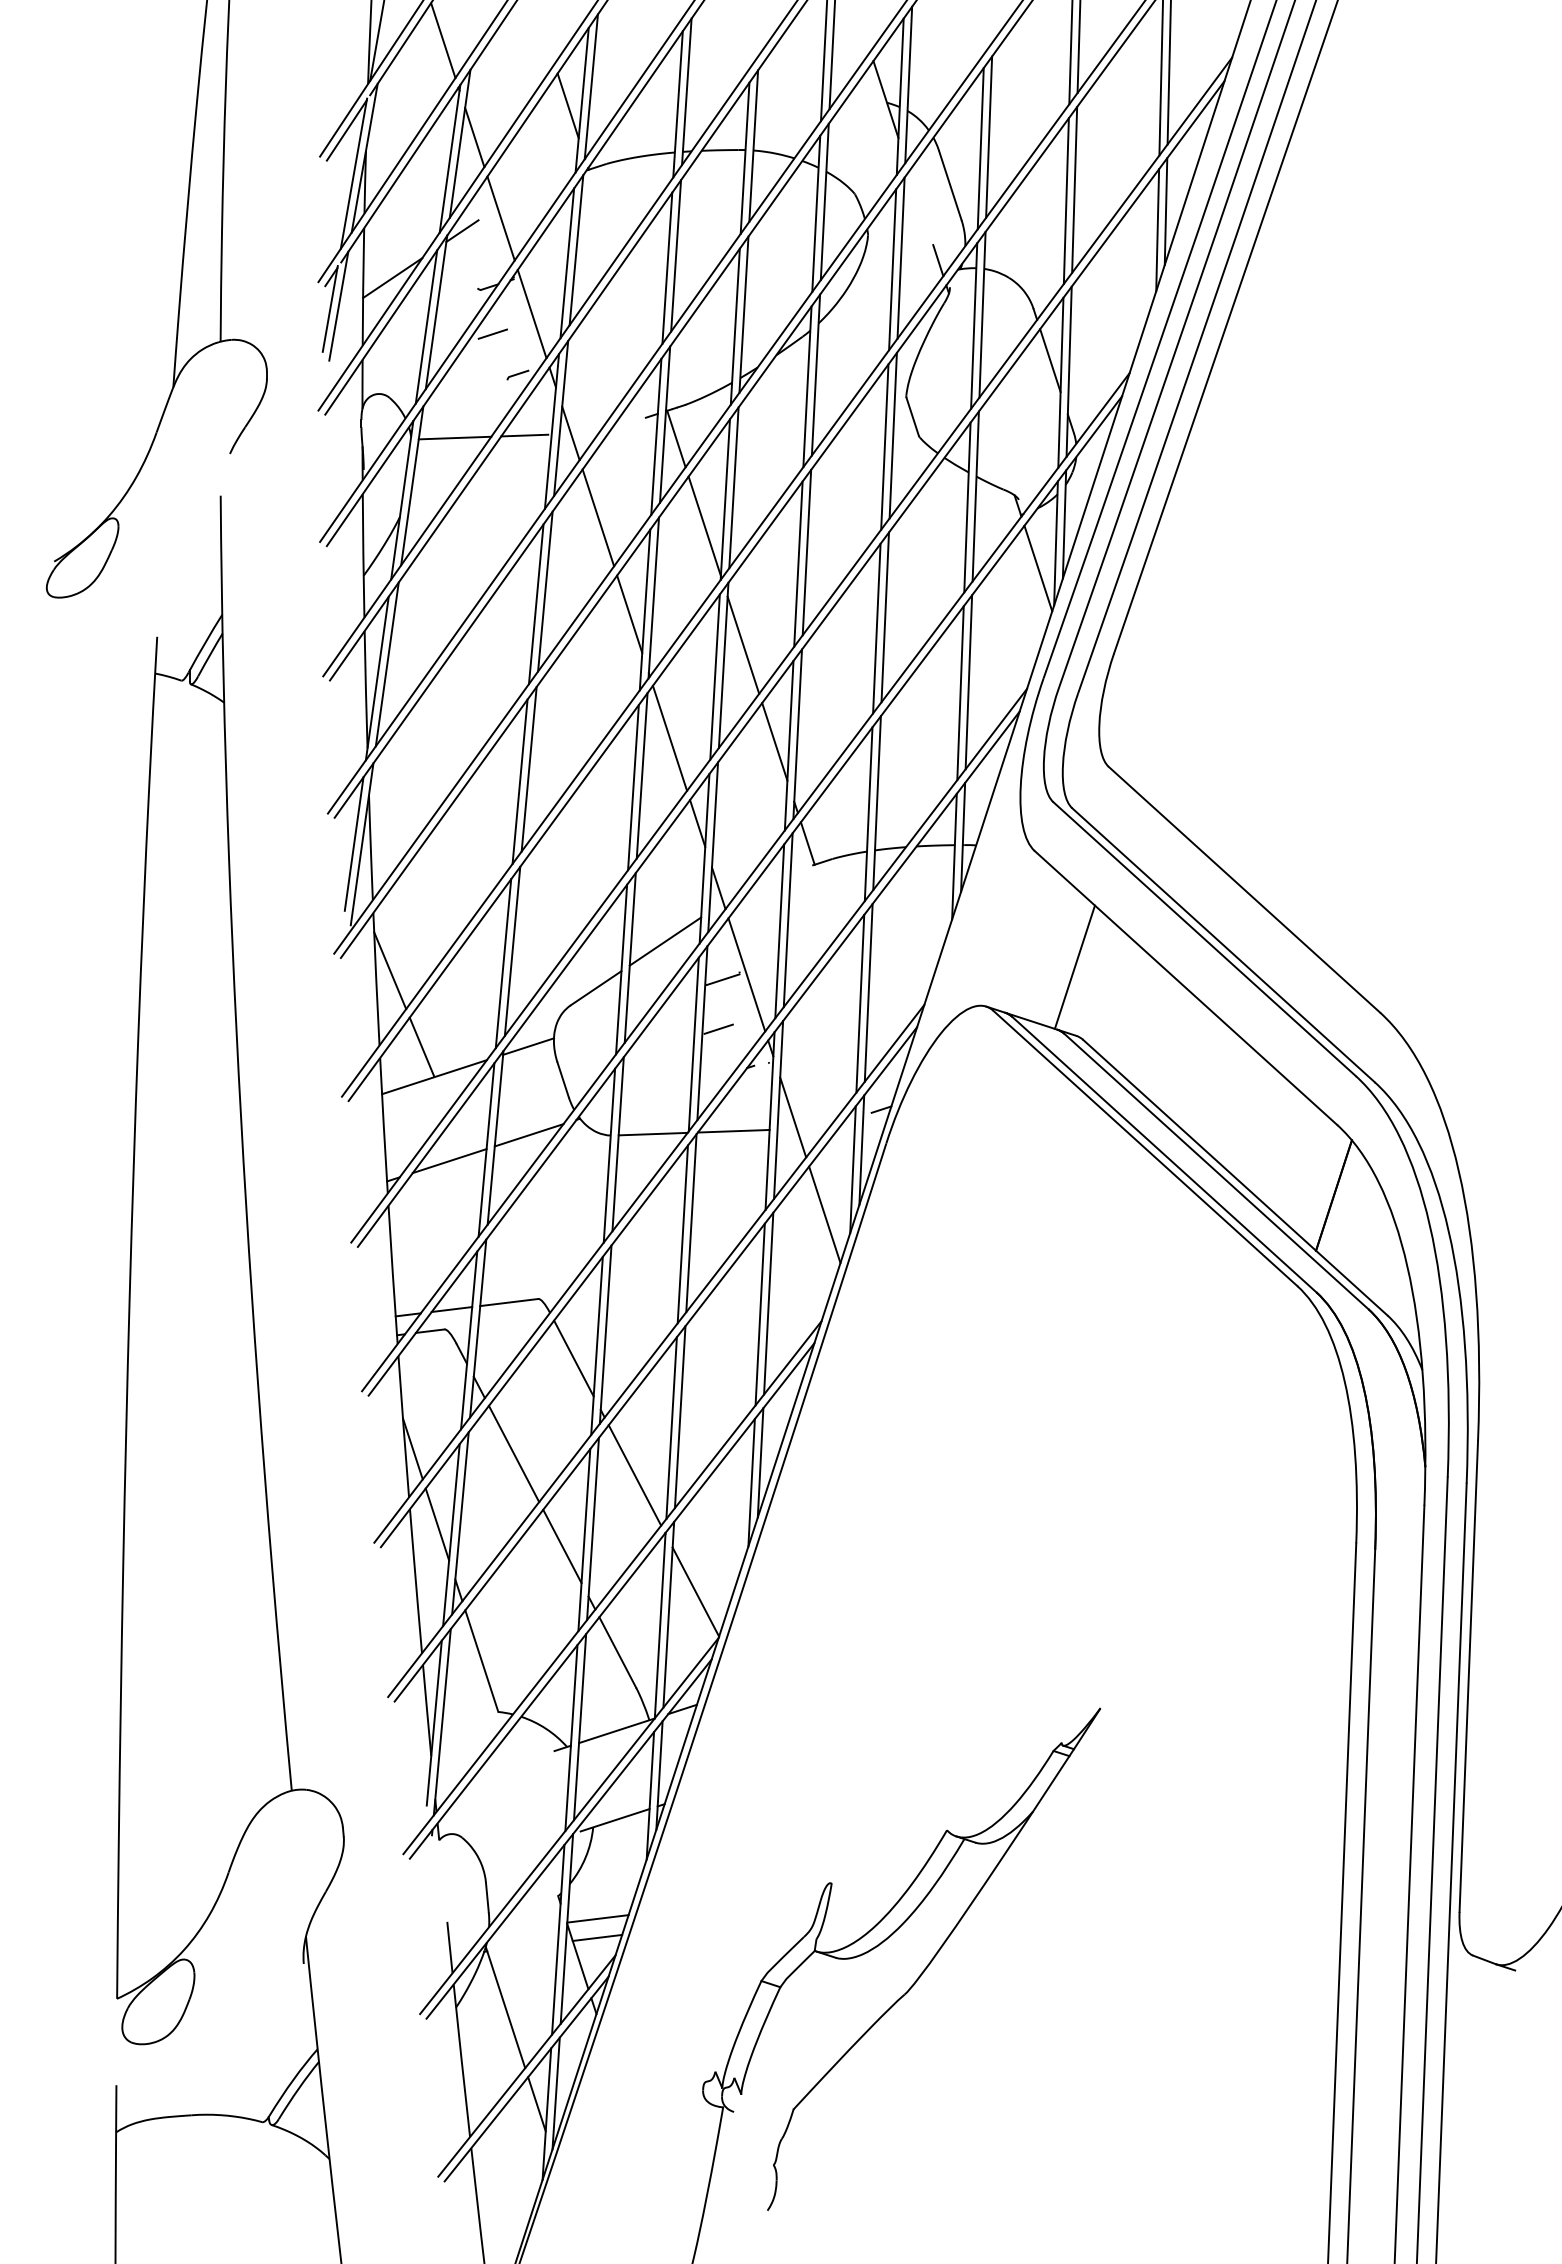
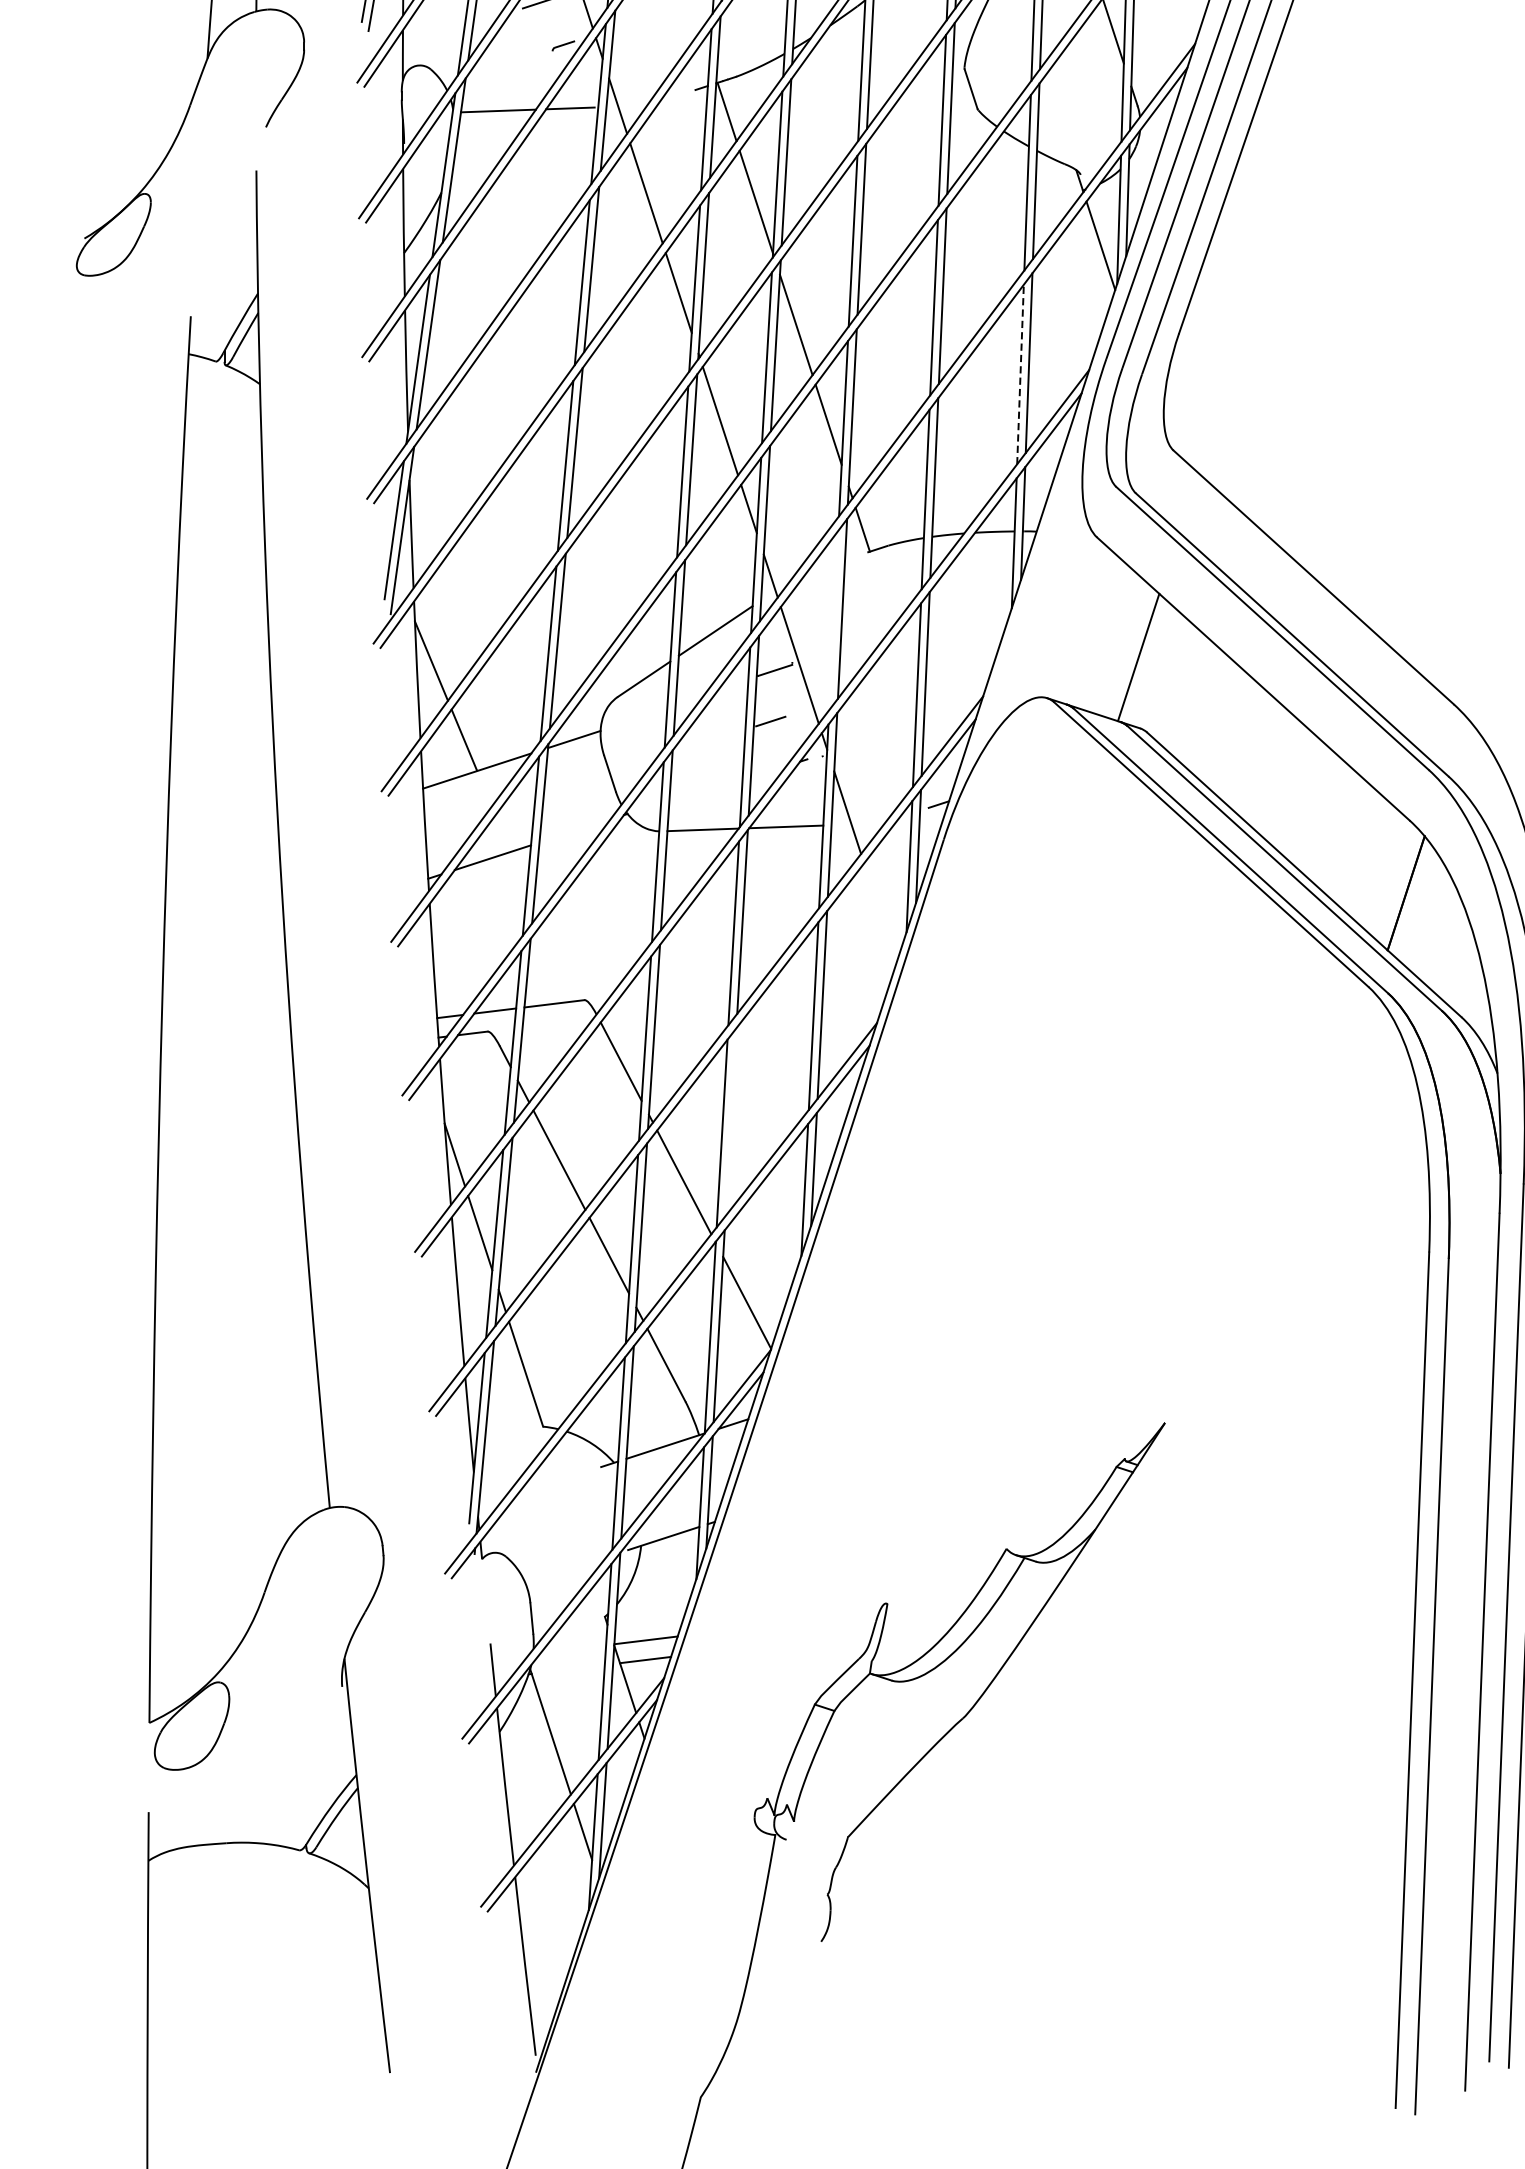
line: (960, 693) -> (1020, 374), solid -> dashed
line: (779, 931) -> (833, 620), removed
line: (528, 1135) -> (574, 831), removed
line: (824, 1214) -> (880, 912), removed
line: (679, 1417) -> (730, 1122), removed

